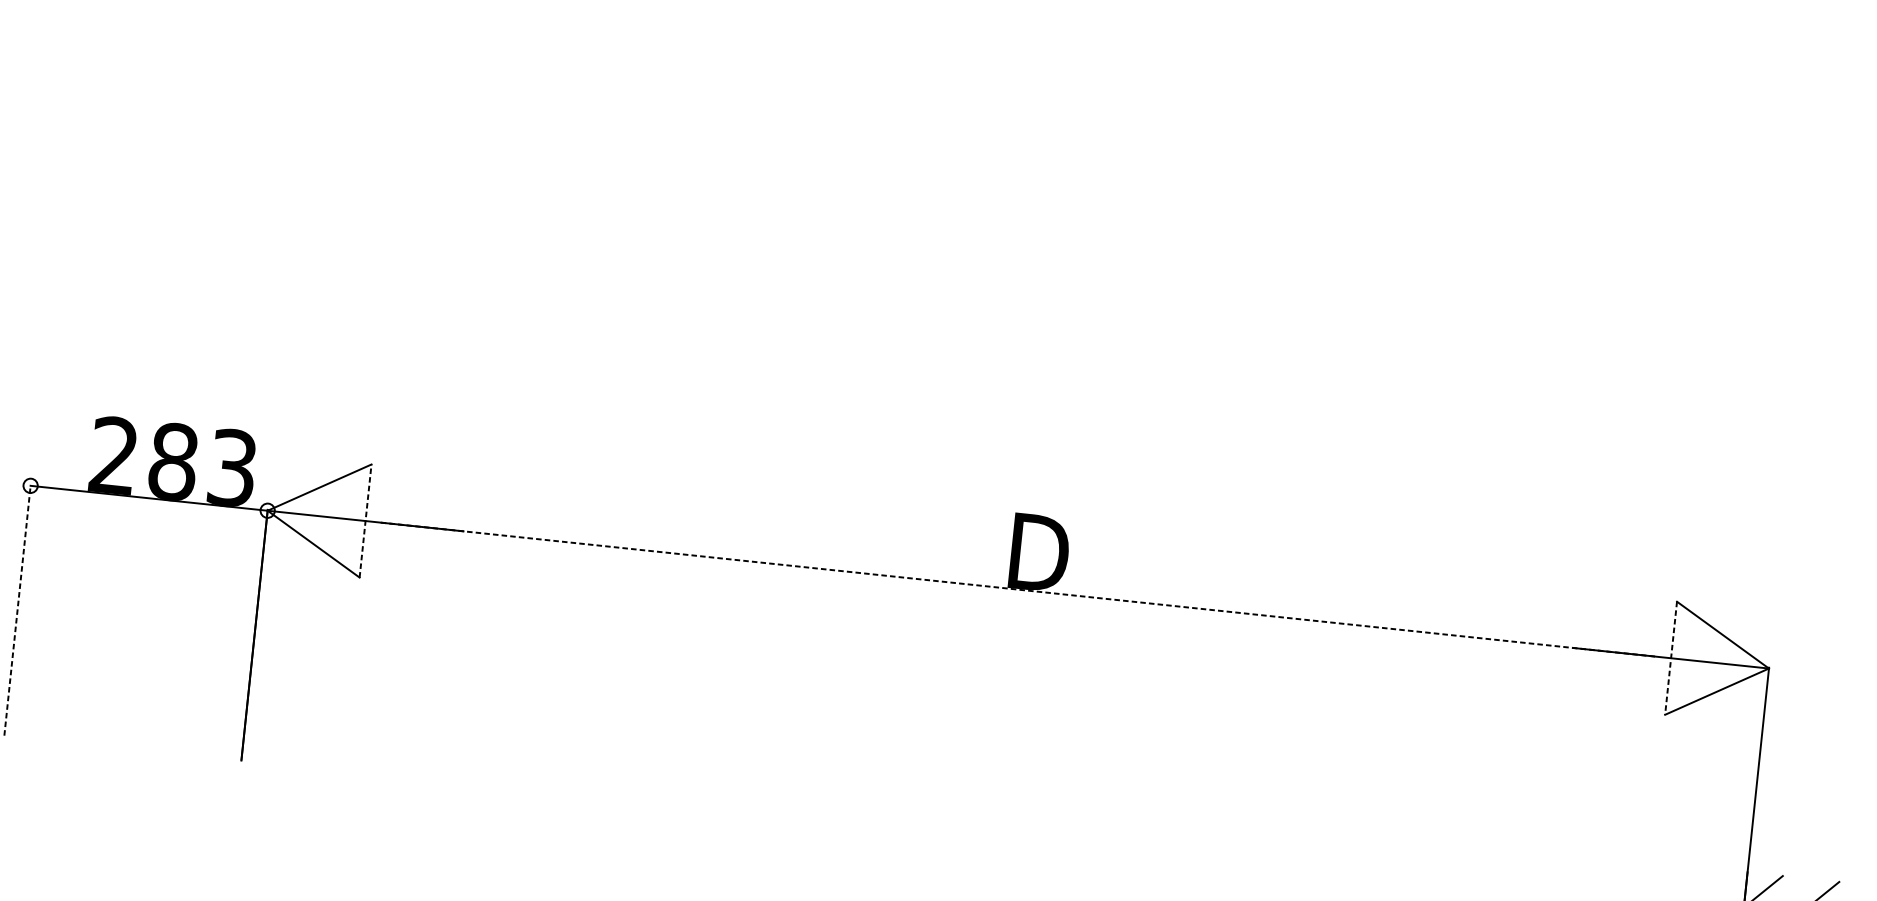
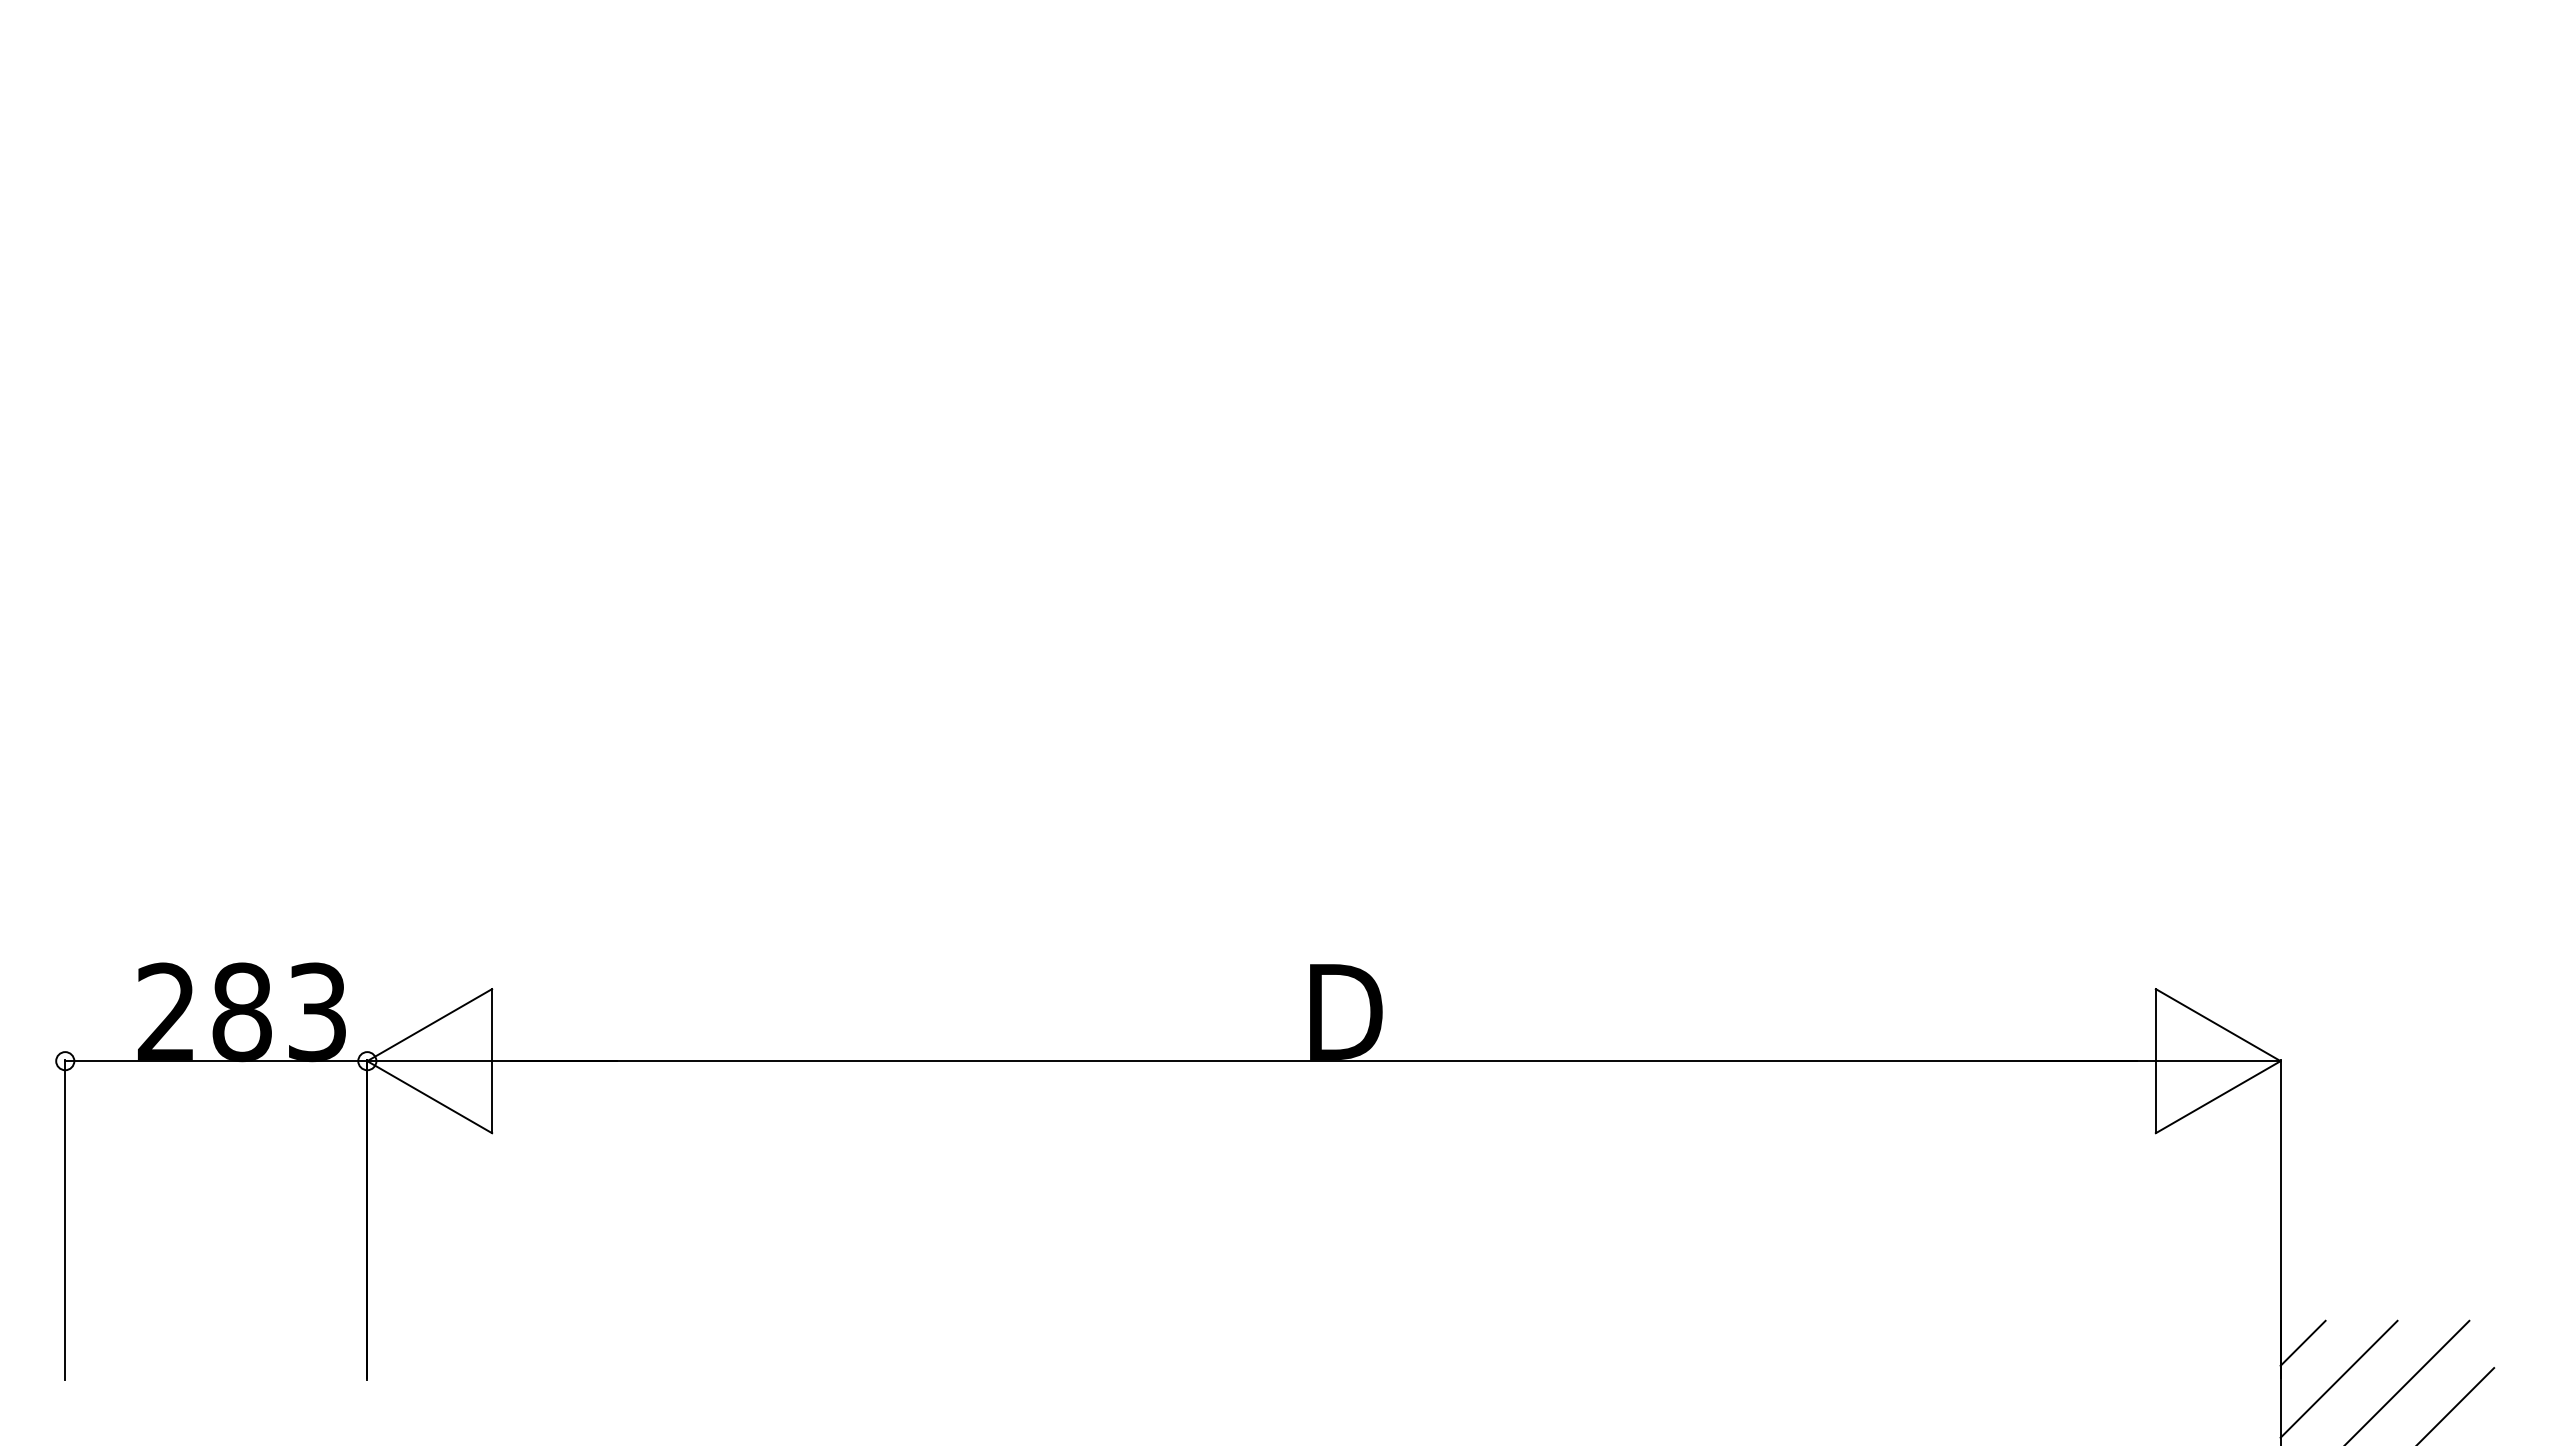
line: (365, 520) -> (492, 1060), dashed -> solid
line: (1017, 589) -> (1323, 1061), dashed -> solid
line: (17, 610) -> (65, 1219), dashed -> solid
line: (1670, 658) -> (2155, 1061), dashed -> solid

